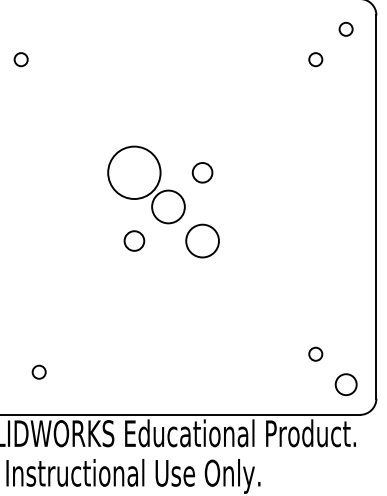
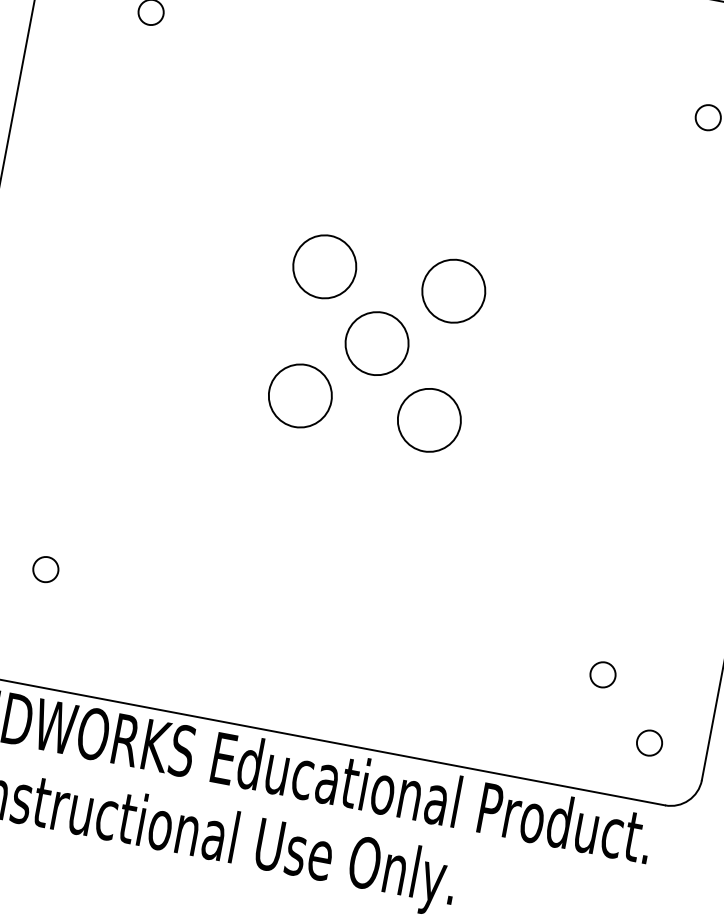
circle: (134, 172) -> (325, 266), size x0.62
circle: (202, 172) -> (453, 290), size x1.67
circle: (134, 240) -> (300, 394), size x1.67
circle: (38, 371) -> (44, 567), moved
circle: (345, 384) -> (648, 742), size x0.62

